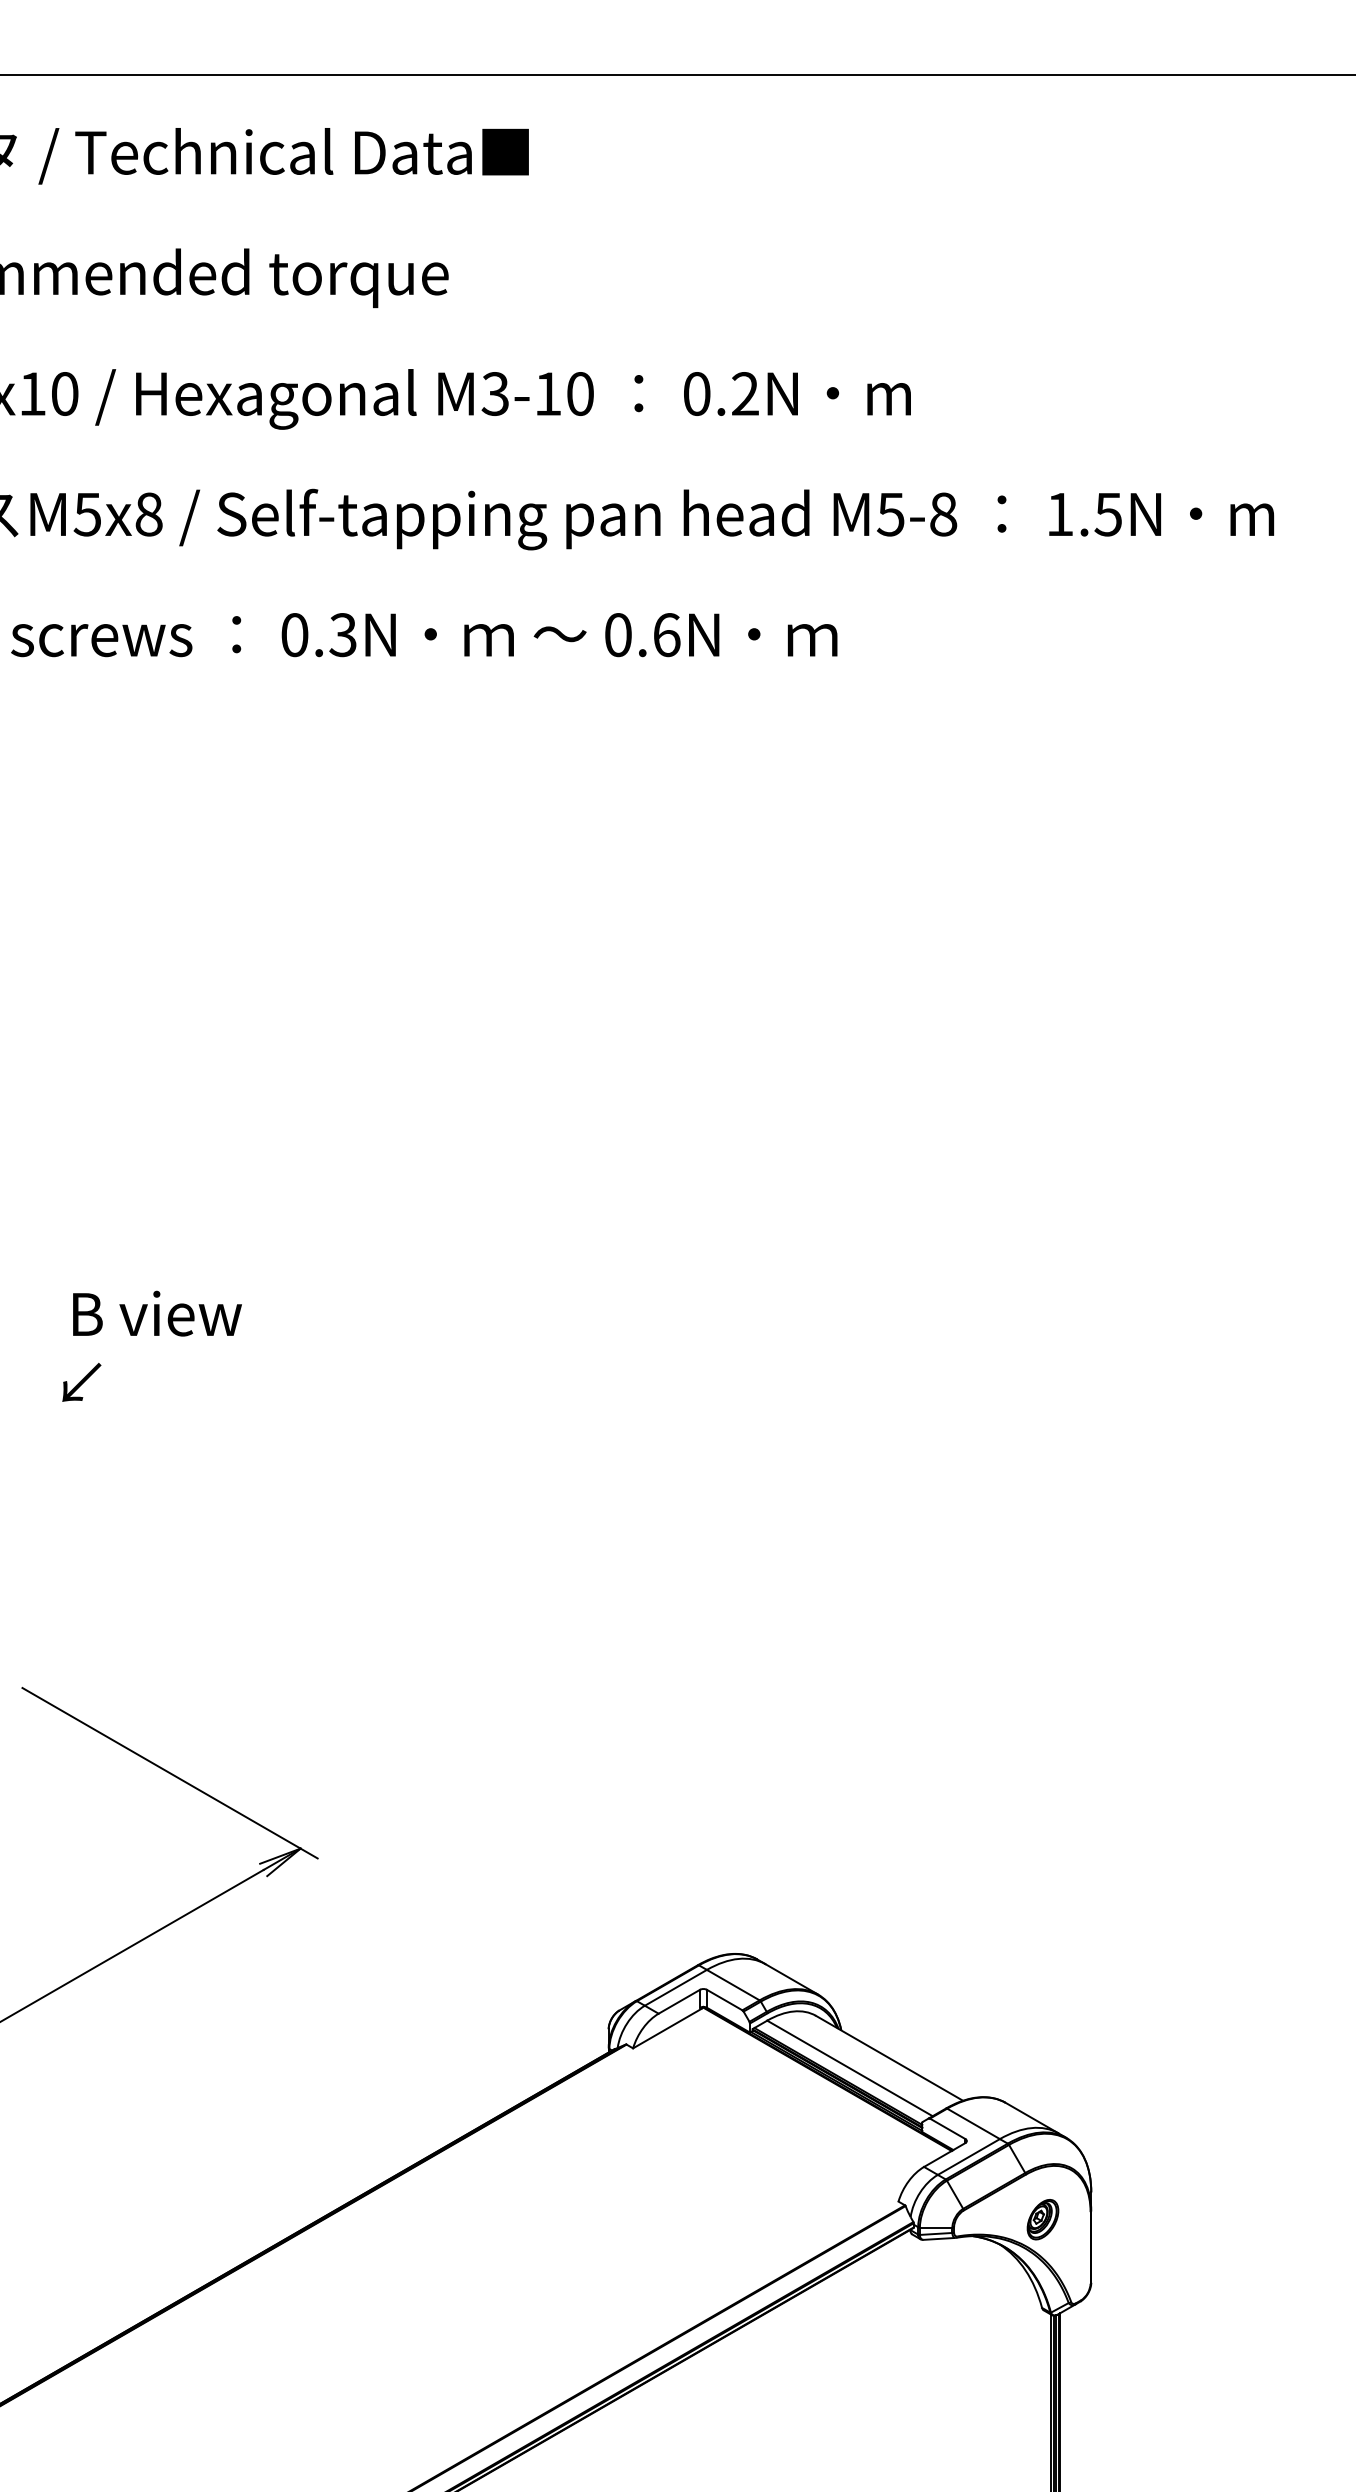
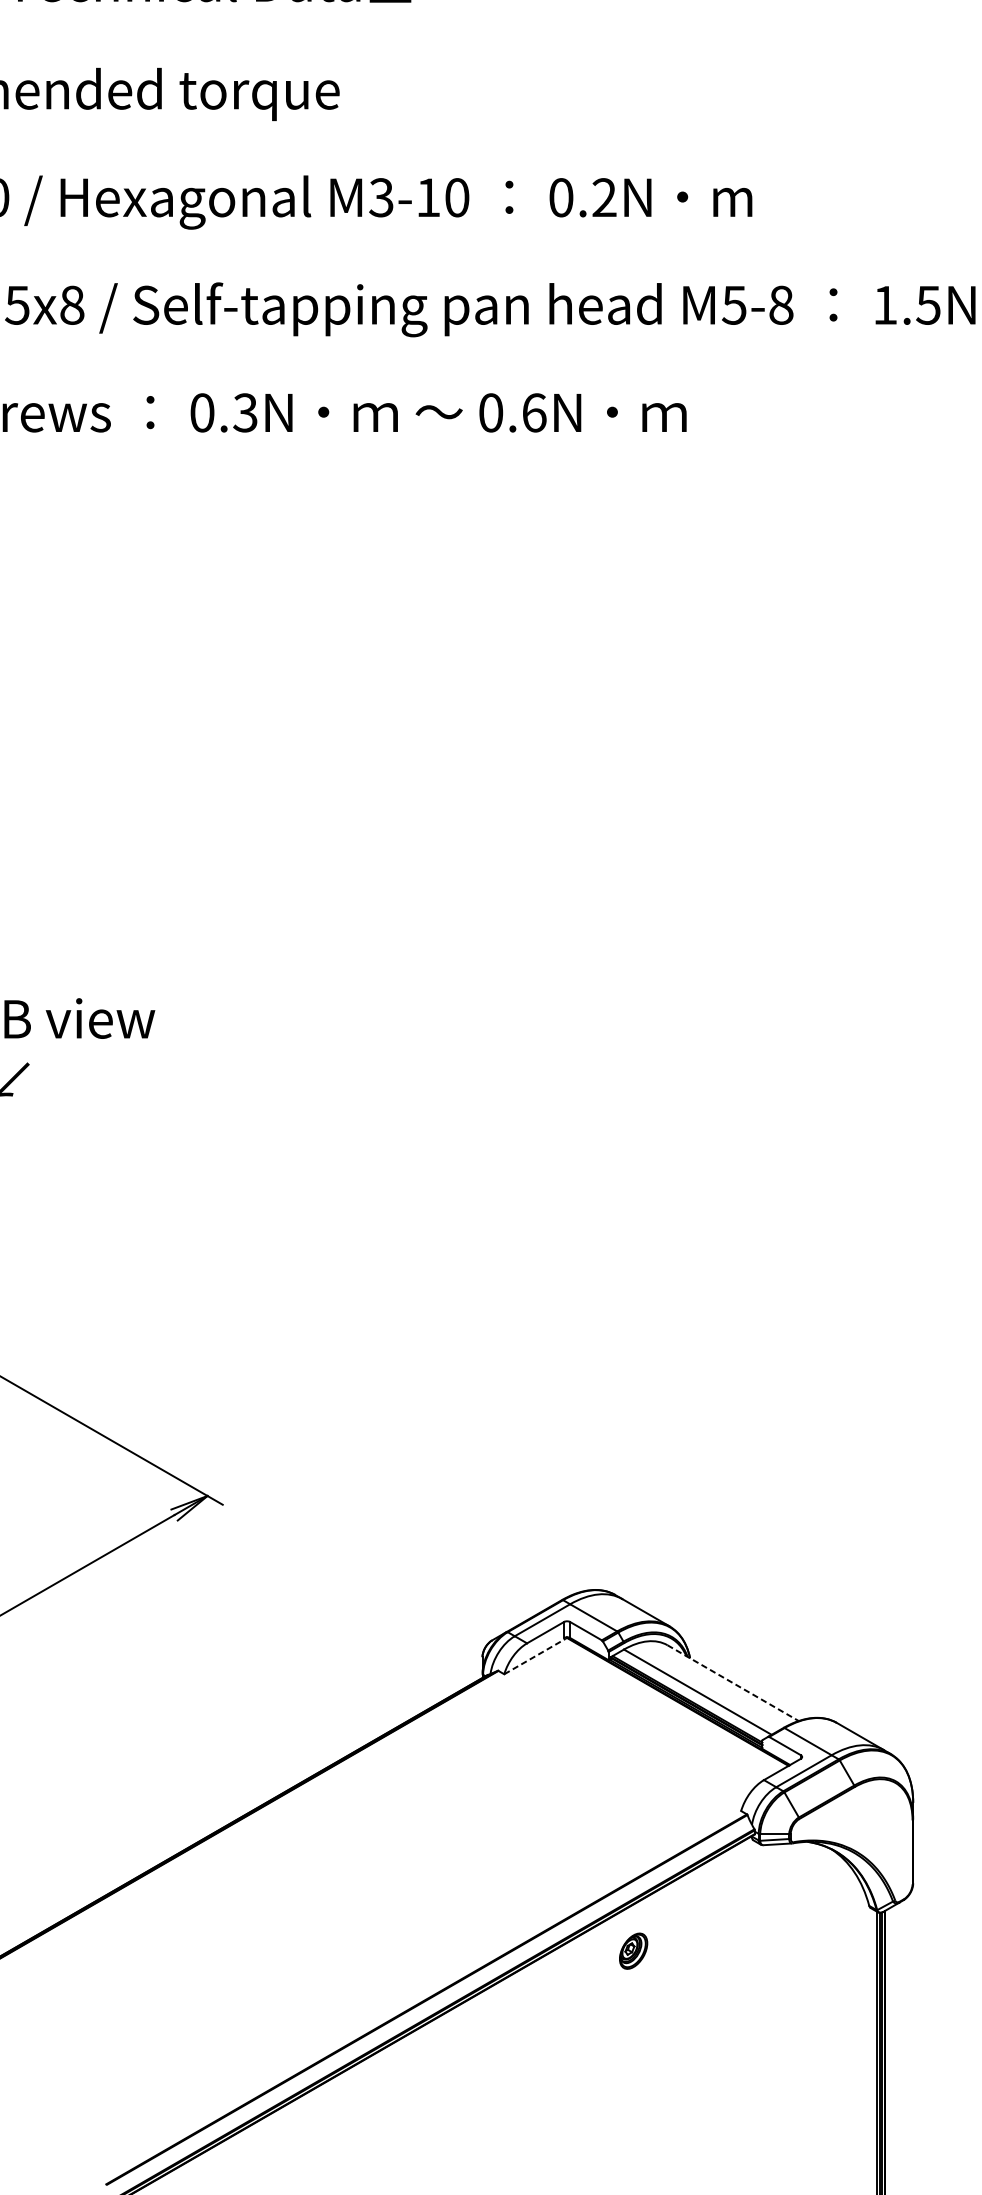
line: (667, 2028) -> (534, 1656), solid -> dashed
line: (889, 2058) -> (733, 1683), solid -> dashed
part: (1042, 2219) -> (633, 1951), moved

